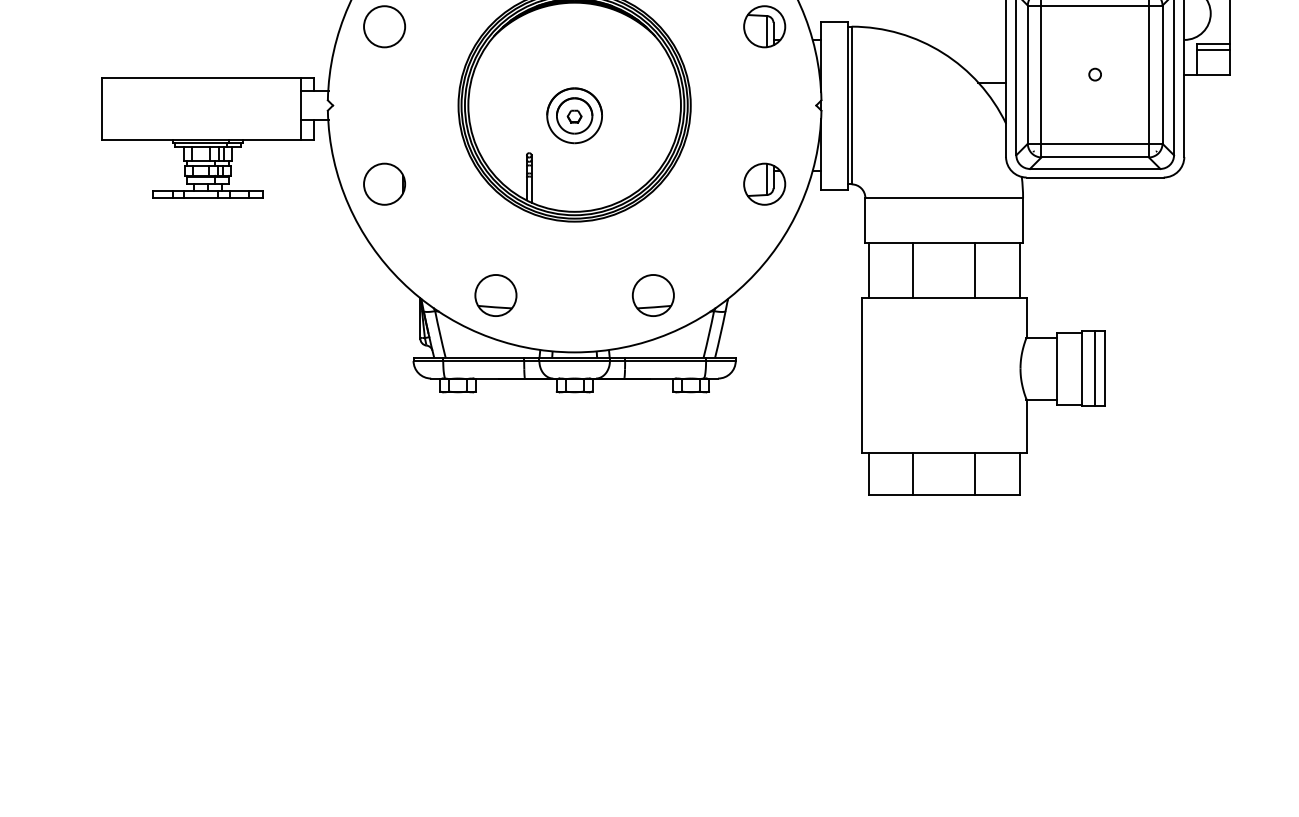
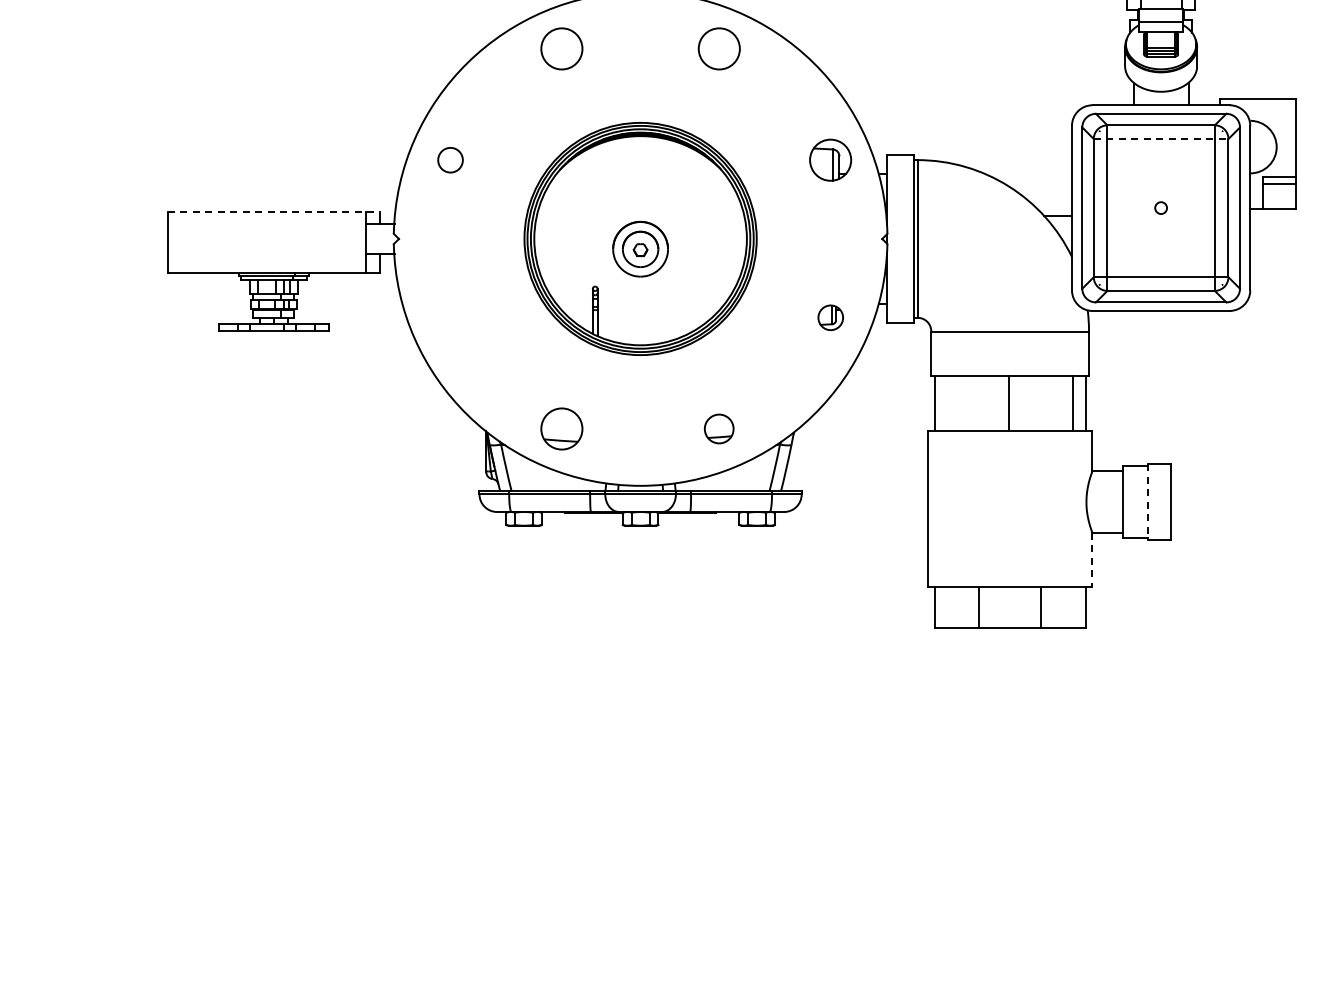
line: (1095, 6) -> (1161, 139), solid -> dashed
circle: (384, 26) -> (450, 159), size x0.6
line: (208, 78) -> (274, 211), solid -> dashed
circle: (384, 184) -> (450, 317), removed
part: (764, 184) -> (830, 317), size x0.6
line: (912, 270) -> (1008, 403), moved
line: (975, 270) -> (1073, 403), moved
part: (652, 295) -> (718, 428), size x0.7
line: (1095, 368) -> (1161, 501), removed
line: (1081, 369) -> (1147, 502), solid -> dashed
line: (1026, 426) -> (1092, 559), solid -> dashed

